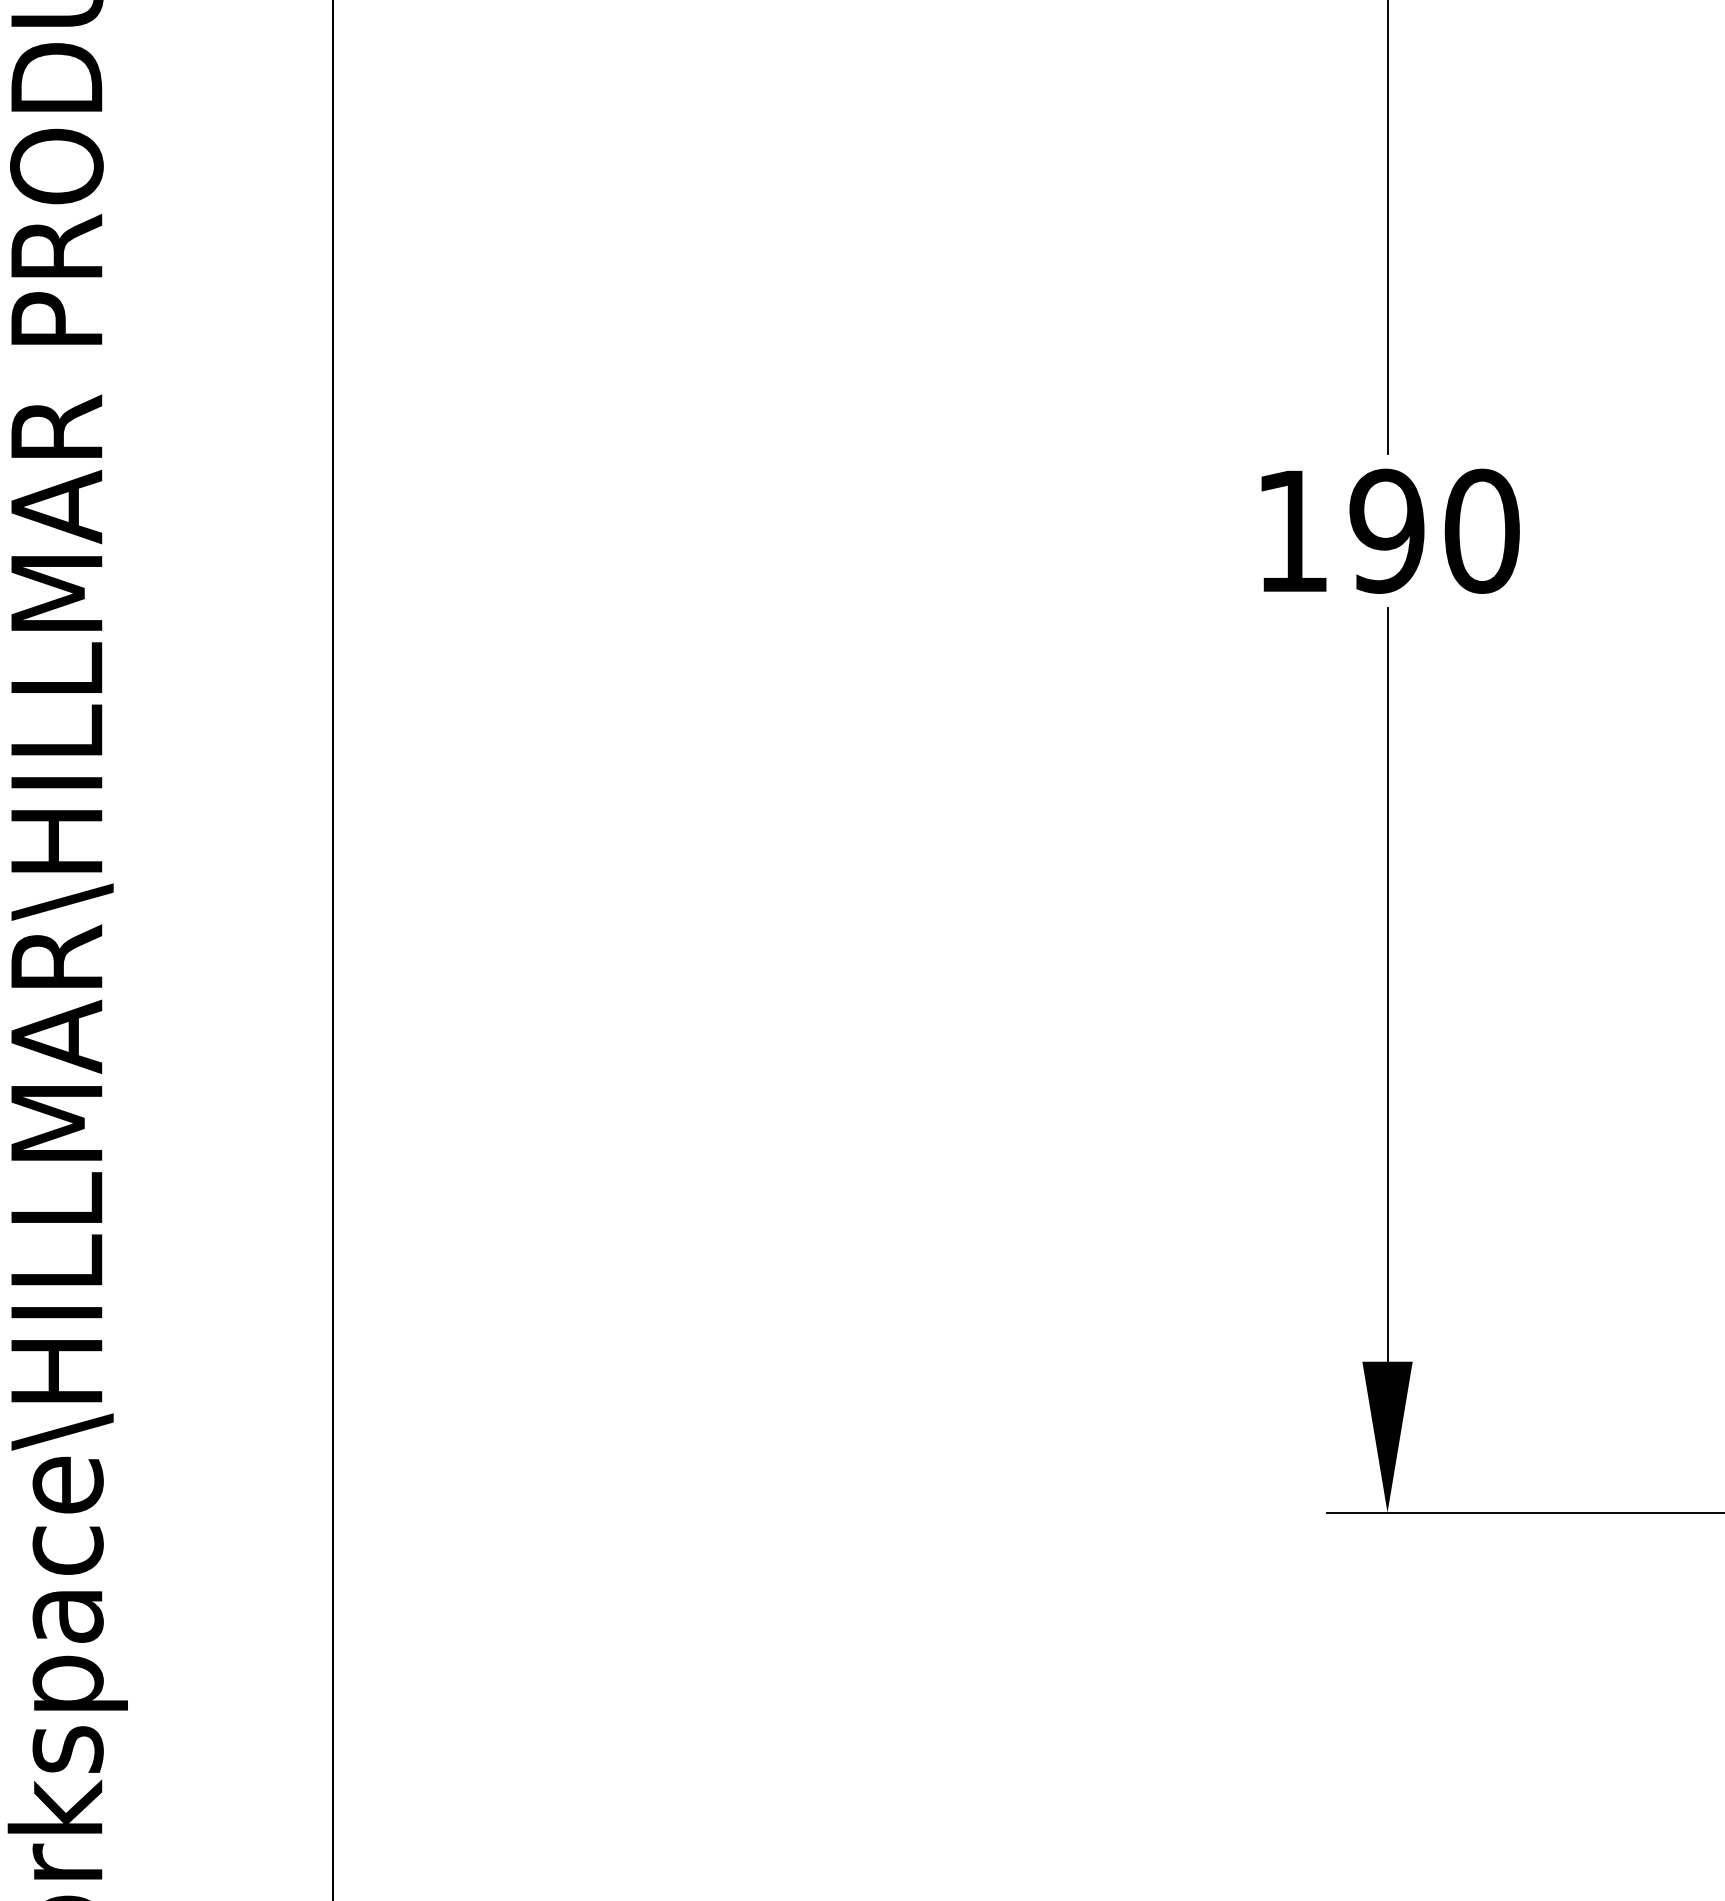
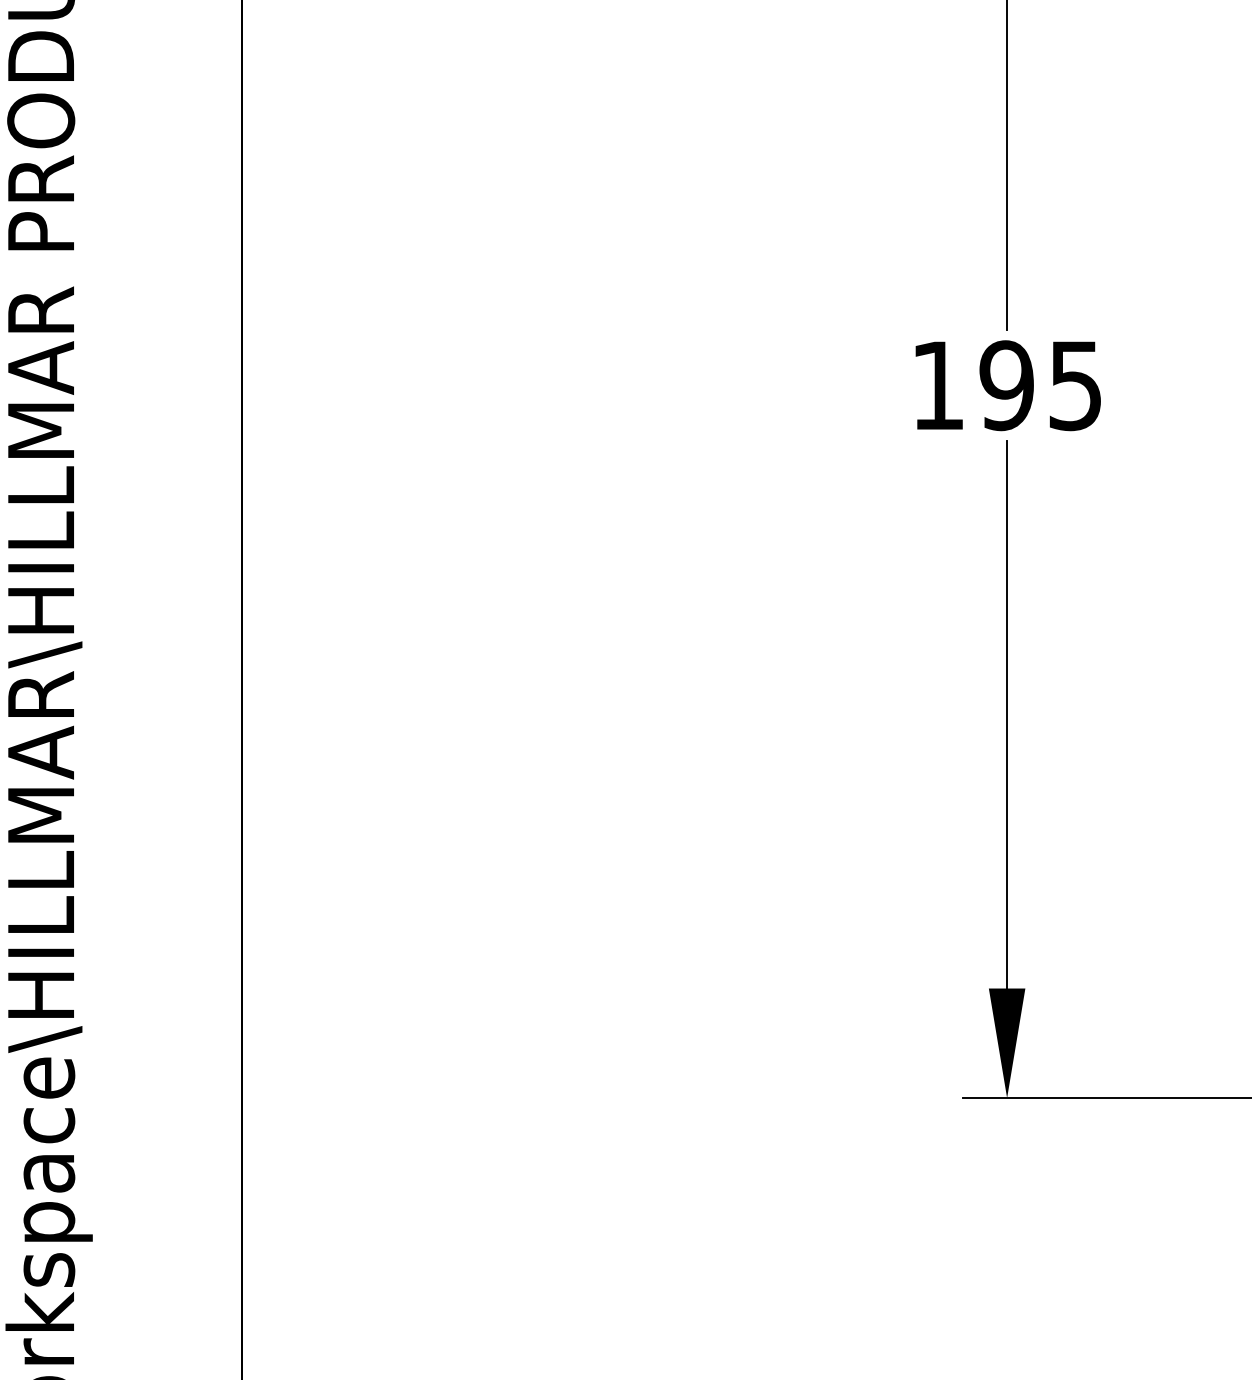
text: (1481, 530) -> (1075, 385), 190 -> 195

